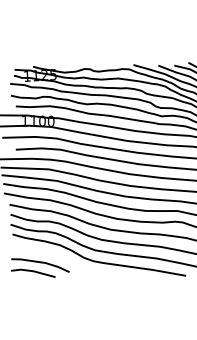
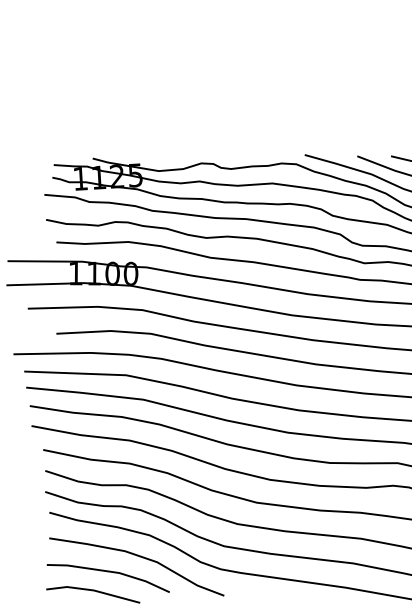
curve: (55, 256) -> (140, 559), added

